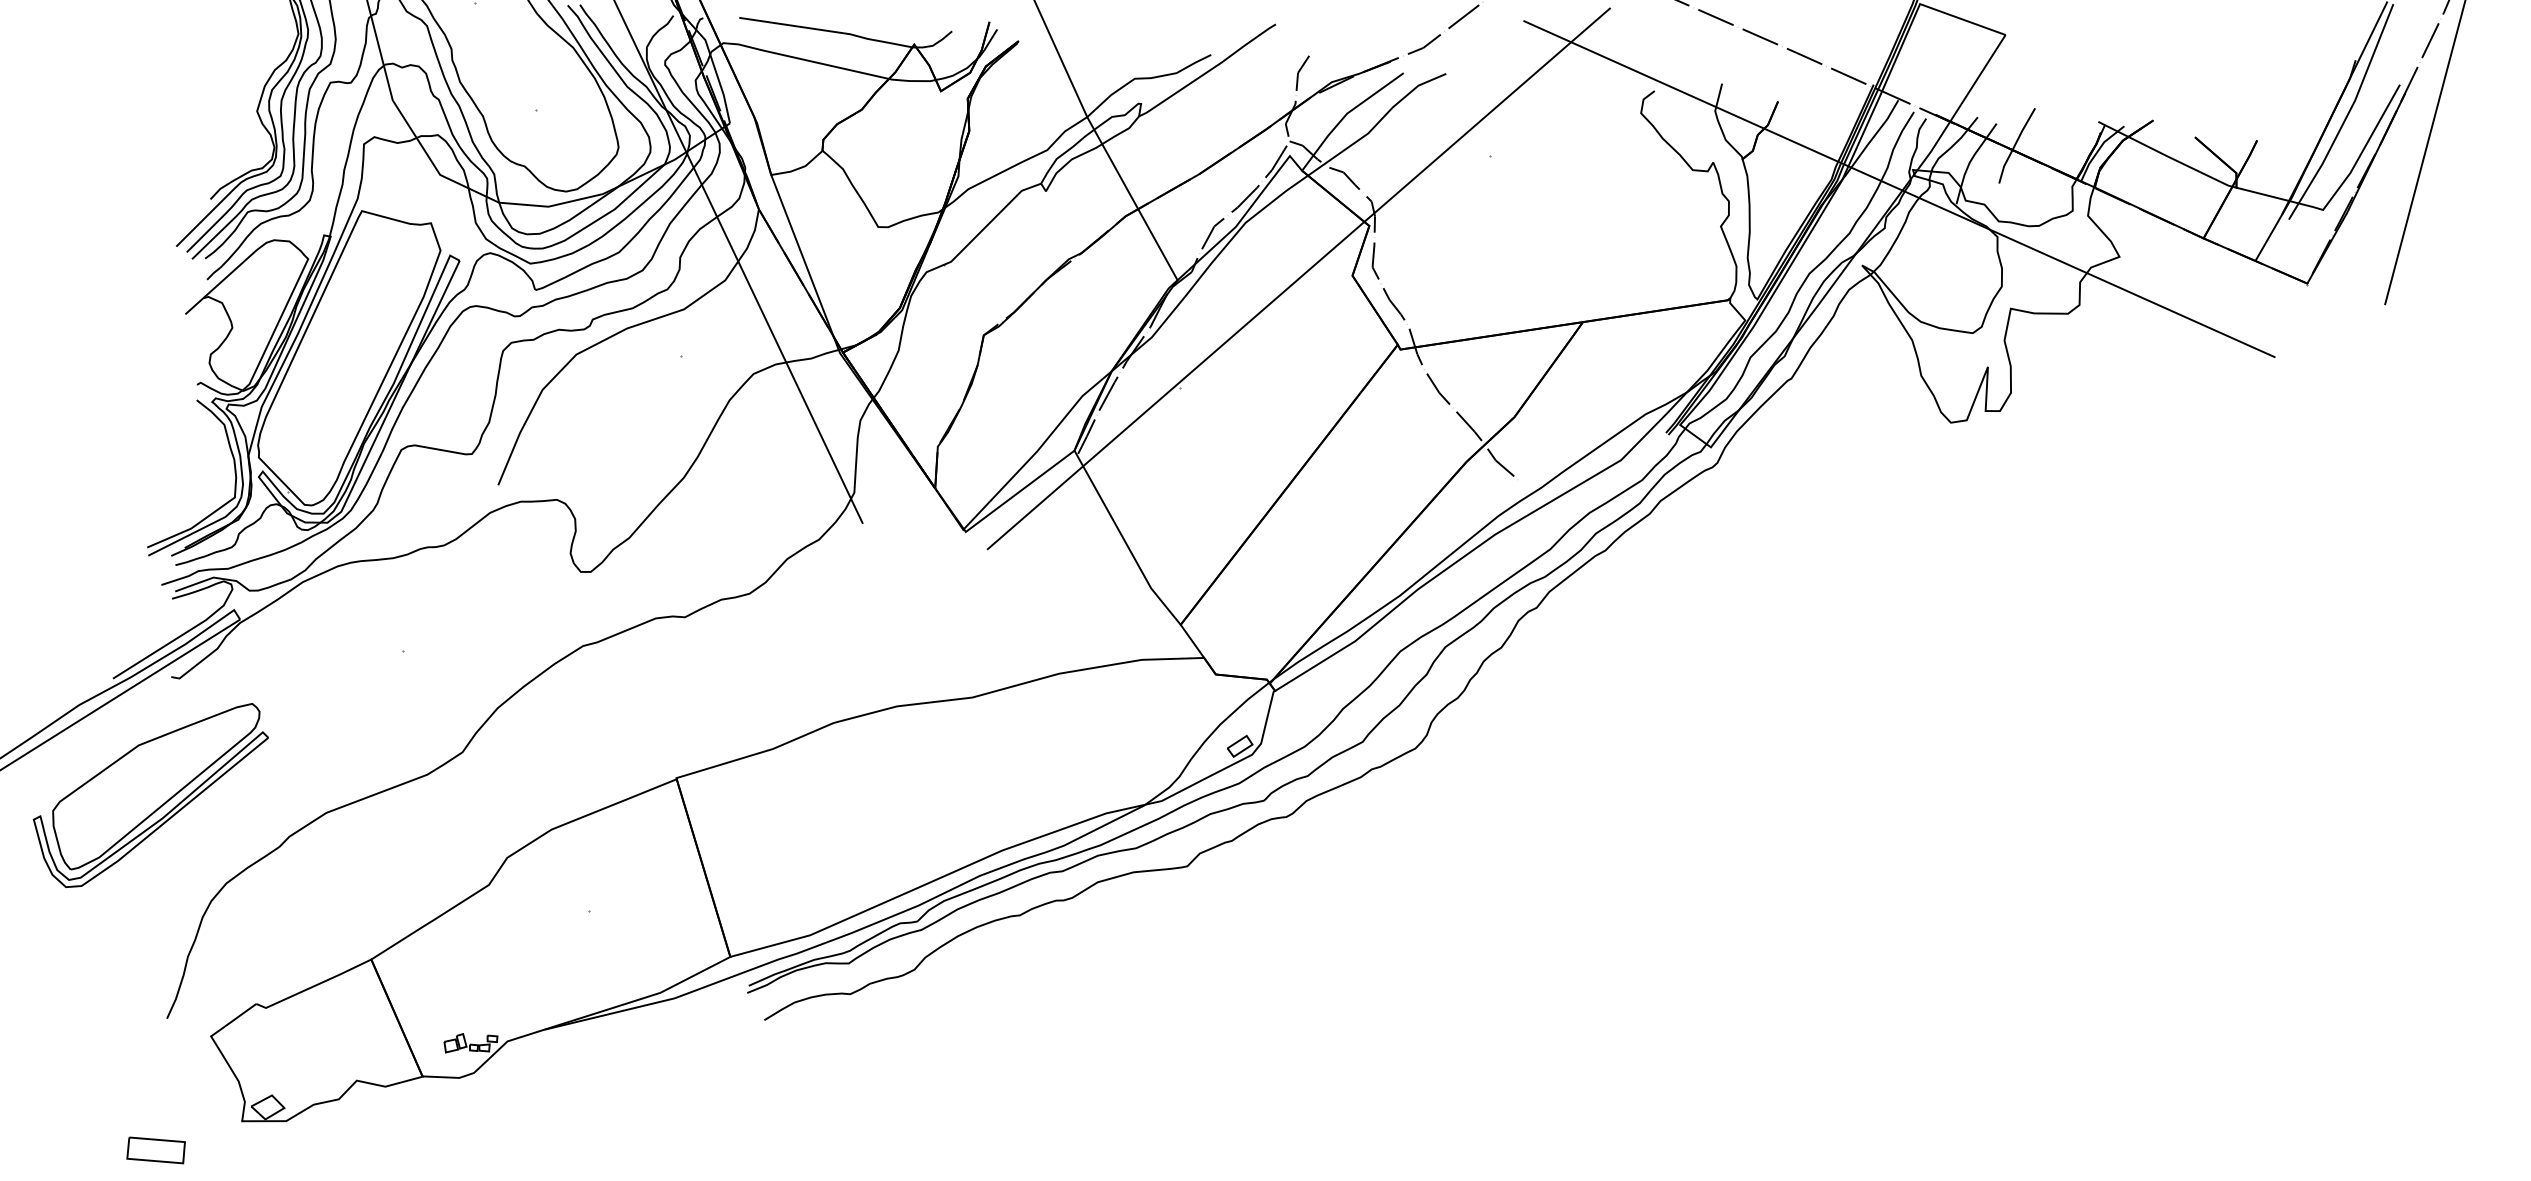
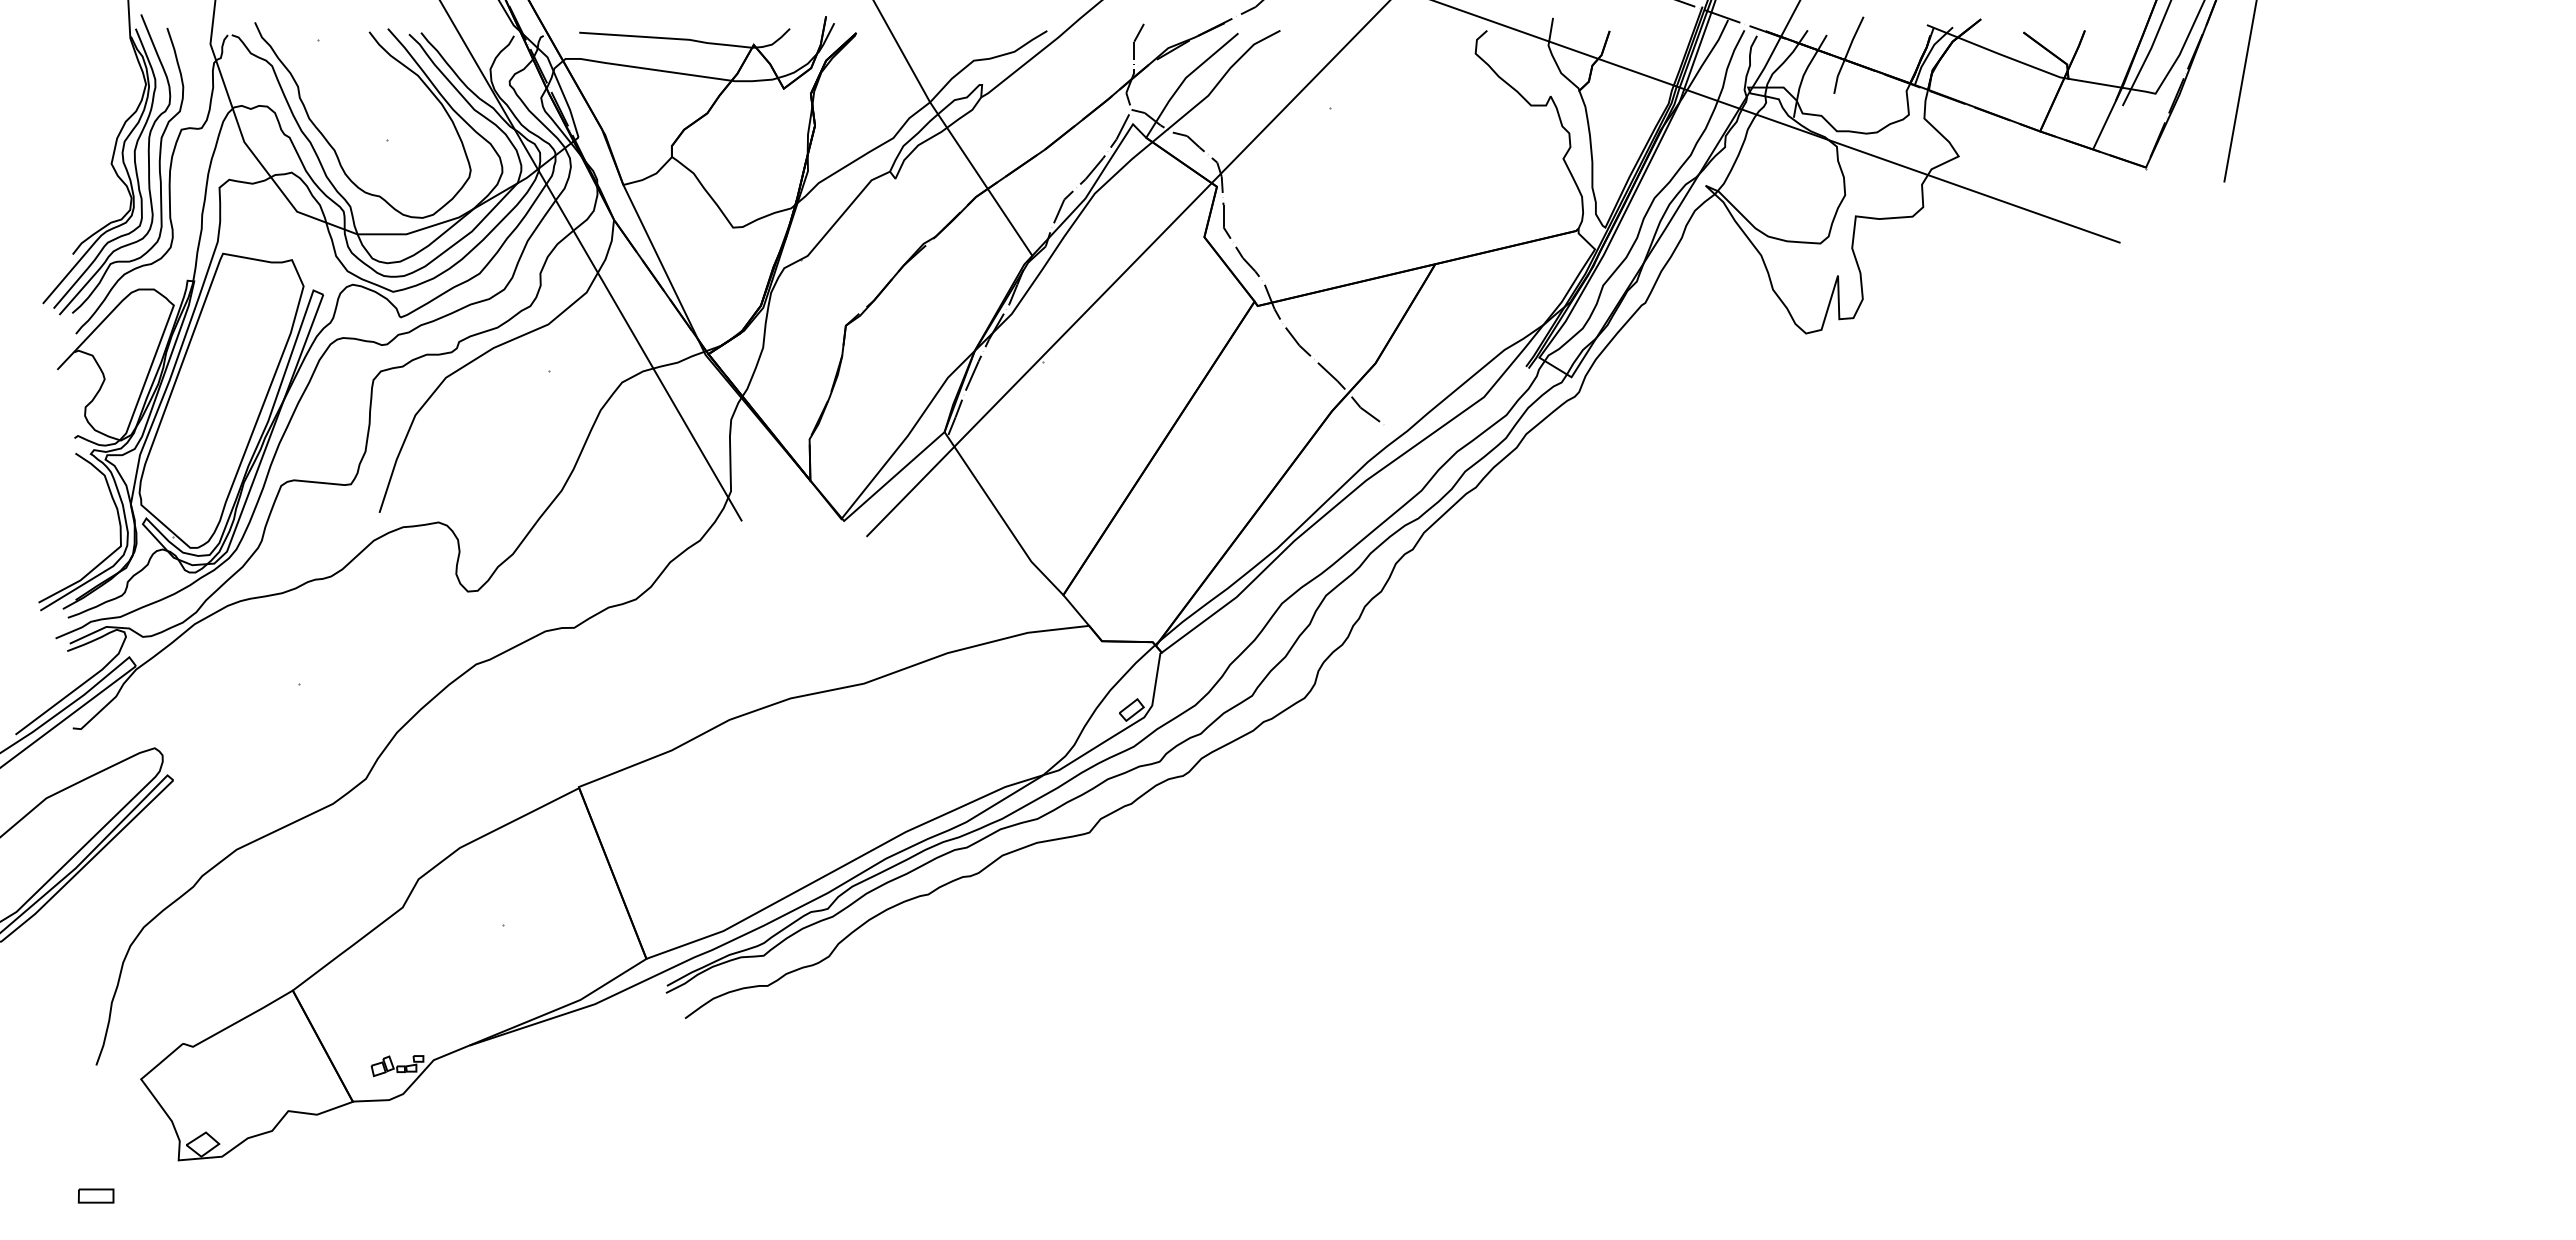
part: (155, 1149) -> (95, 1195), size x0.62

